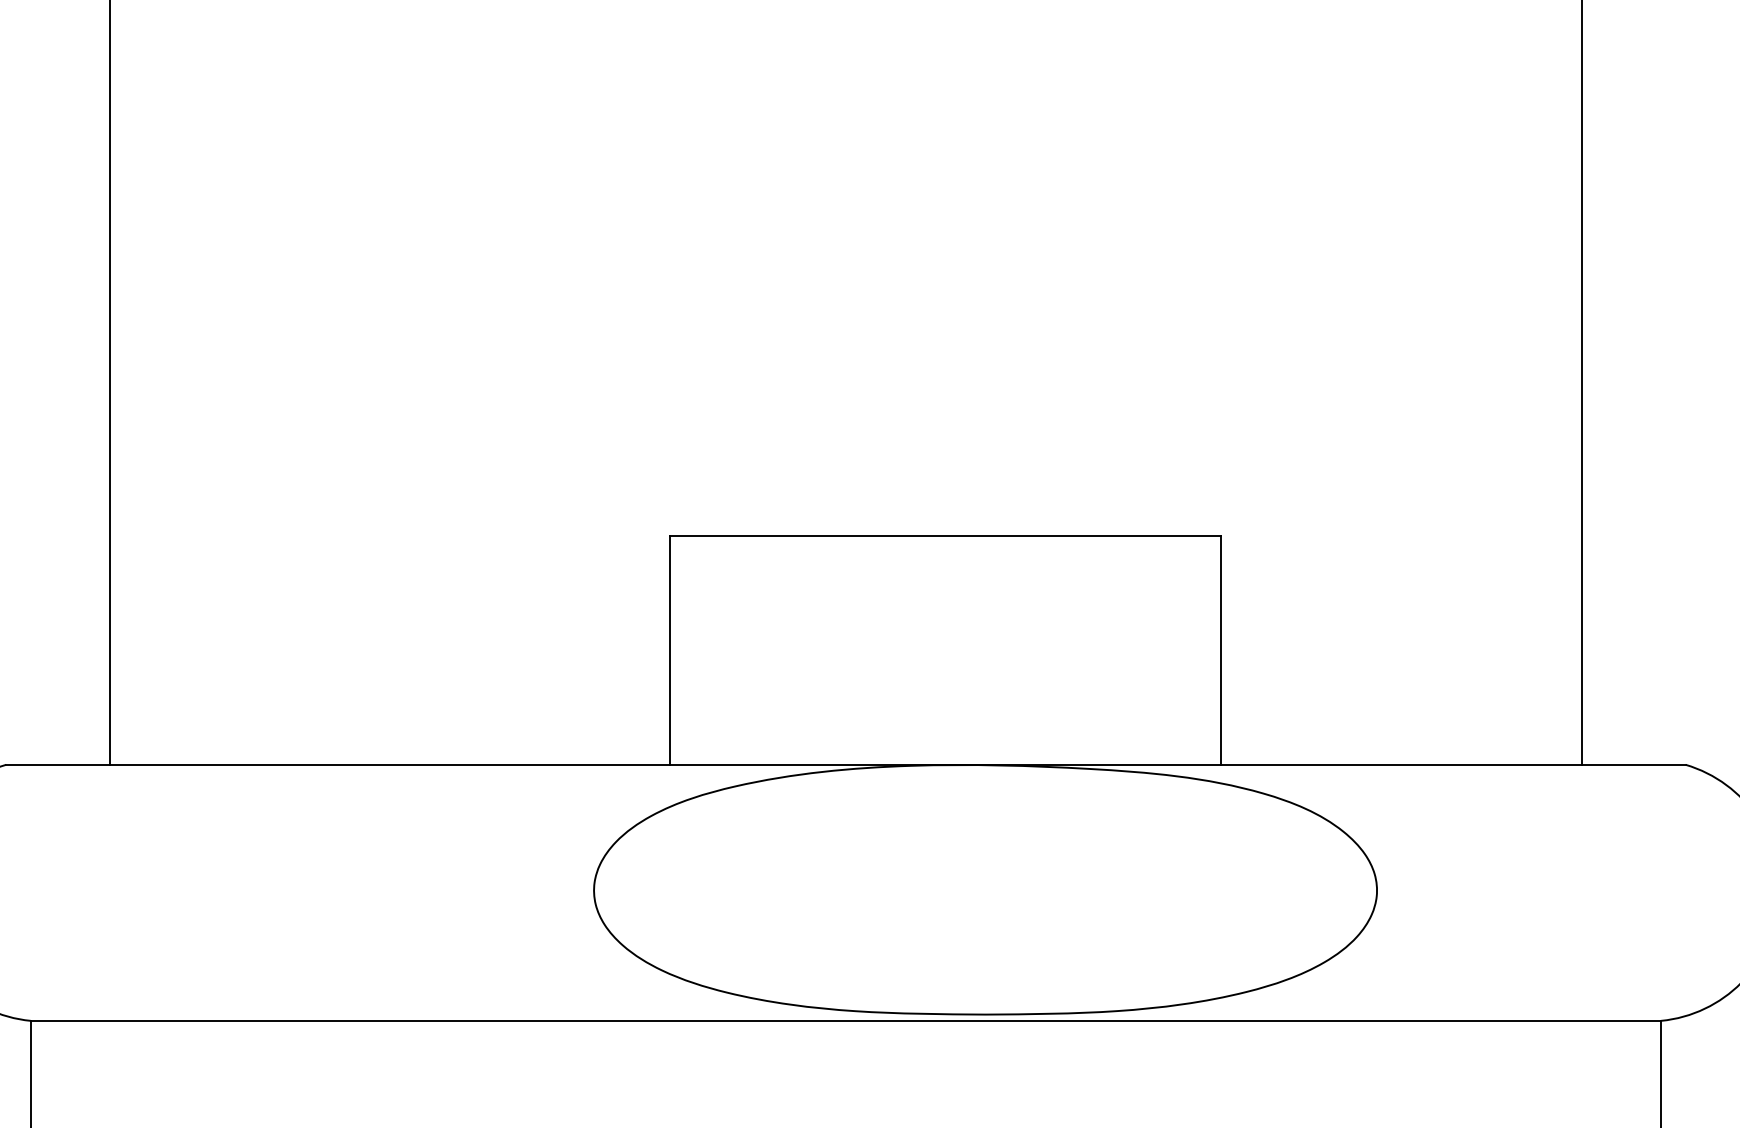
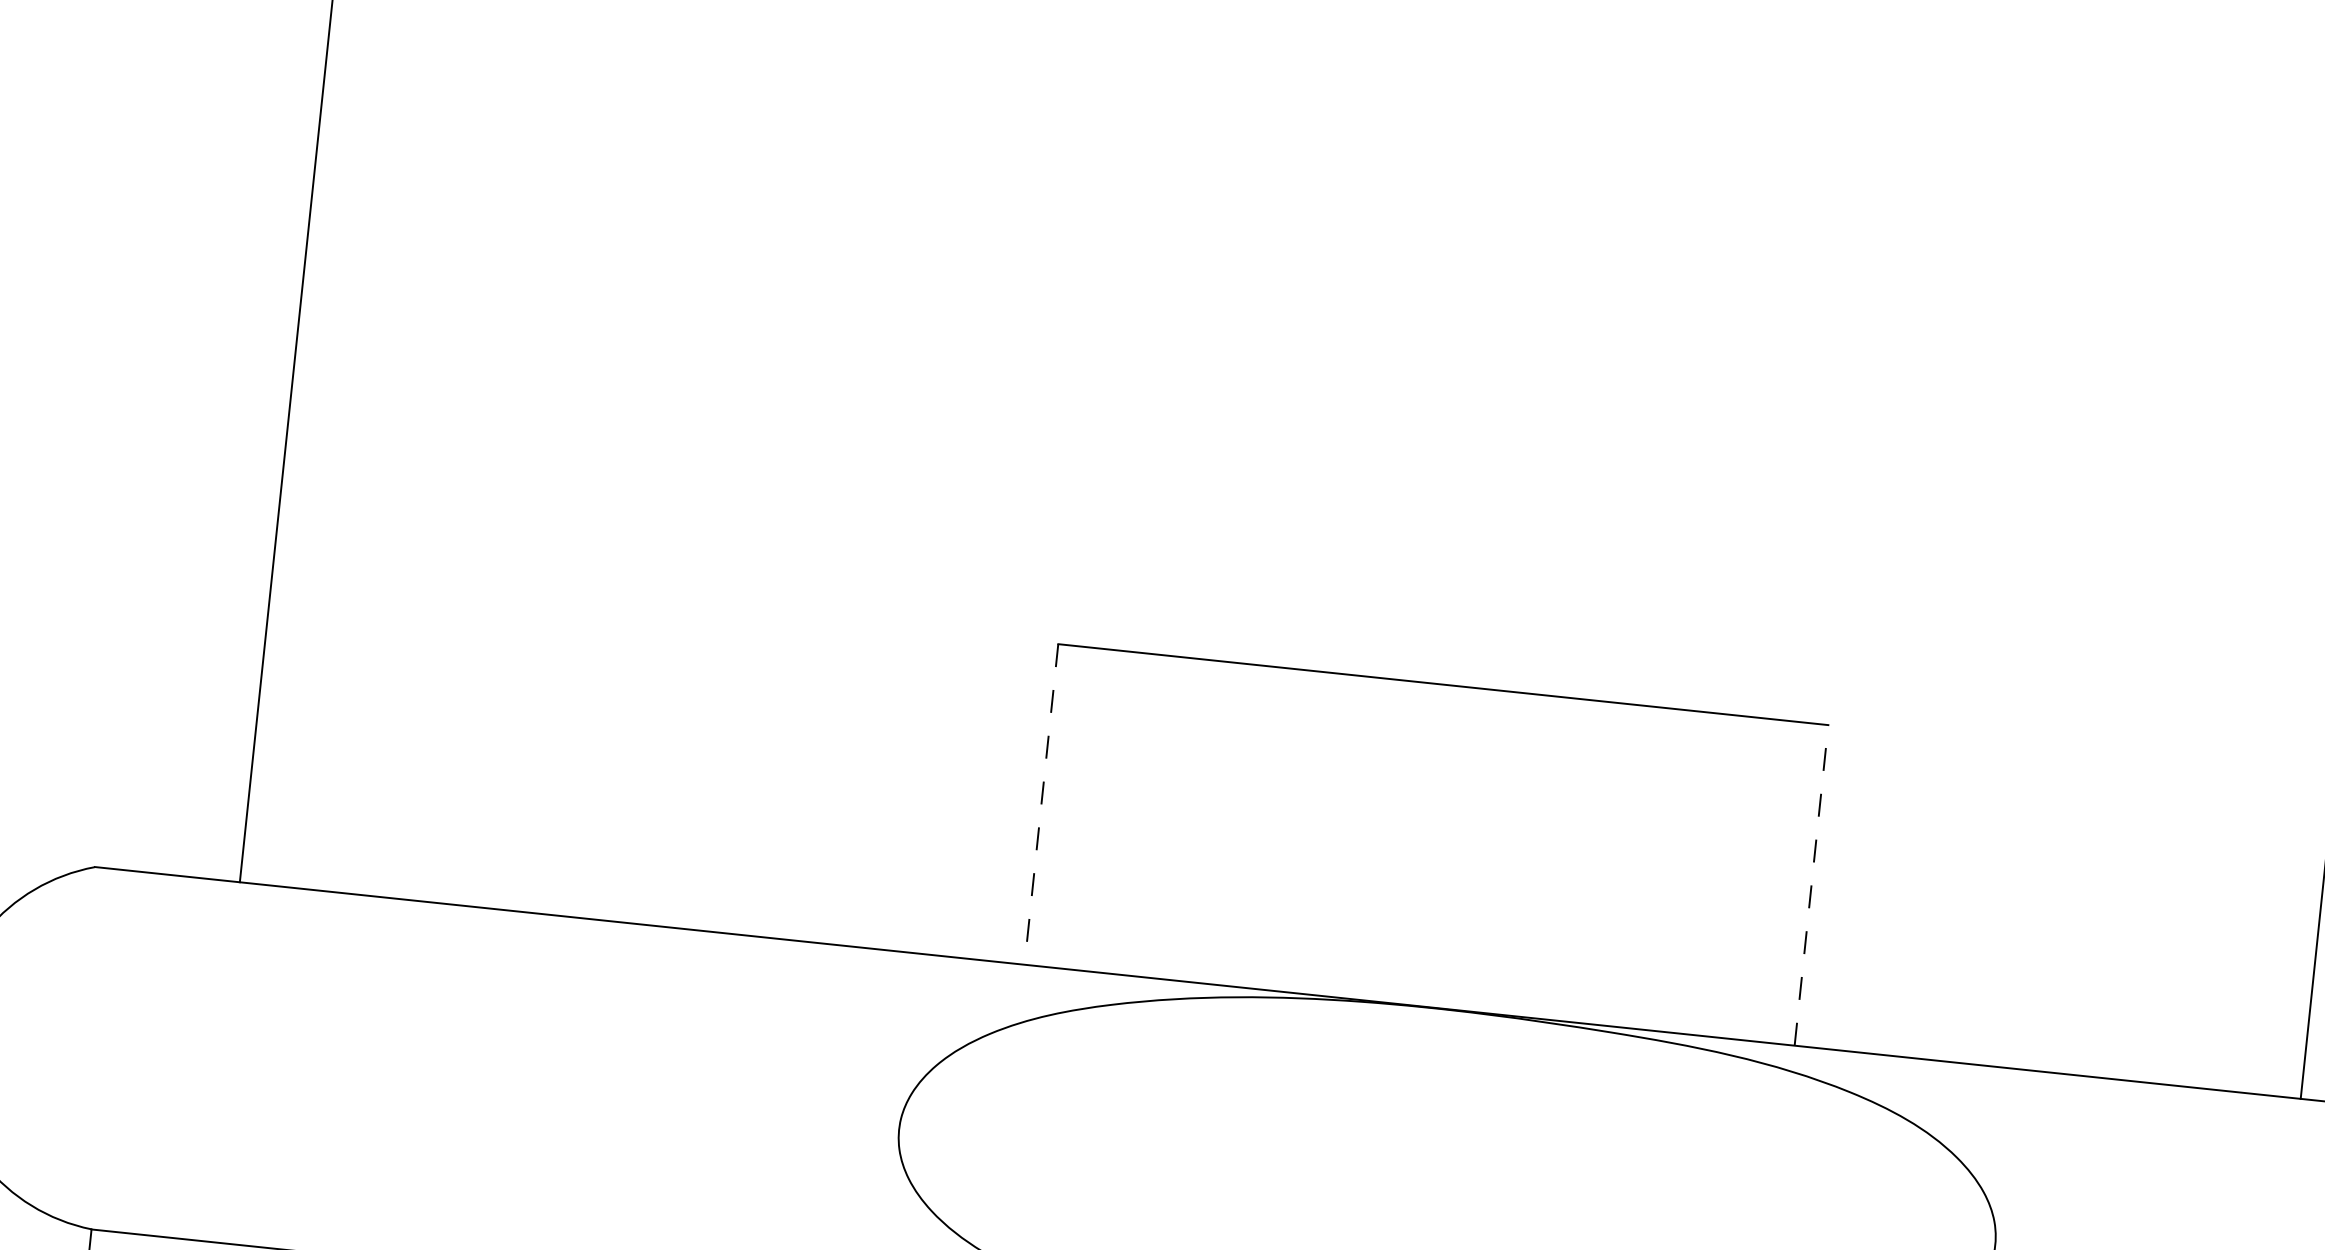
line: (1220, 649) -> (1811, 884), solid -> dashed
line: (670, 650) -> (1041, 804), solid -> dashed

